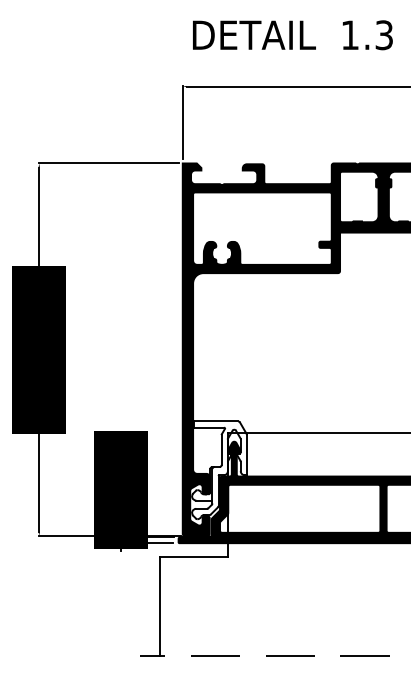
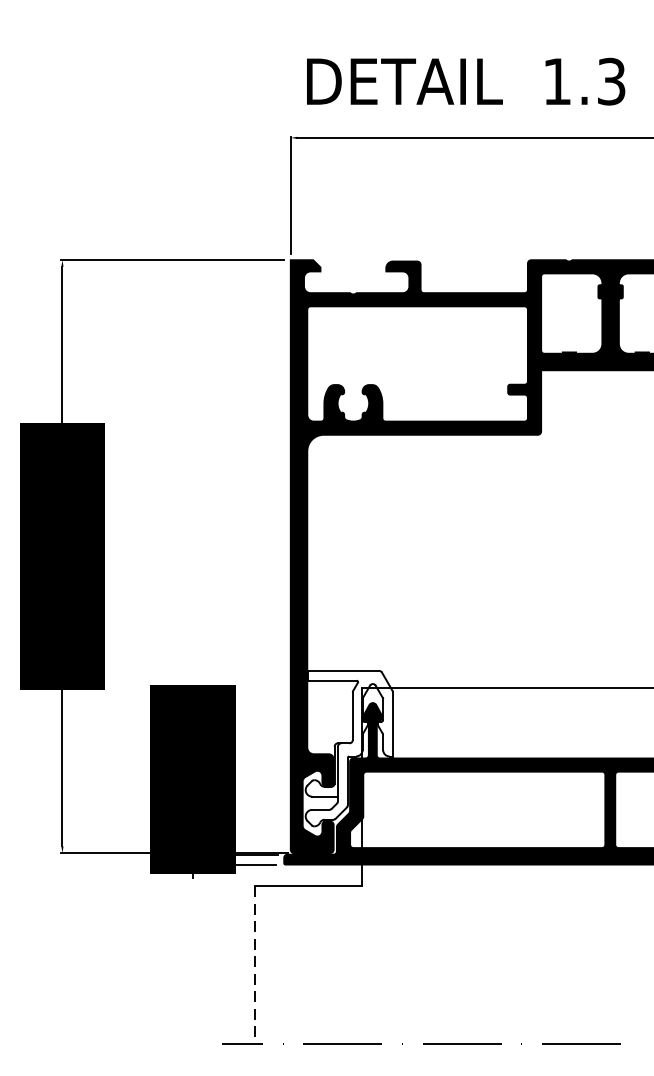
text: (292, 35) -> (465, 82), moved
line: (160, 606) -> (255, 965), solid -> dashed

